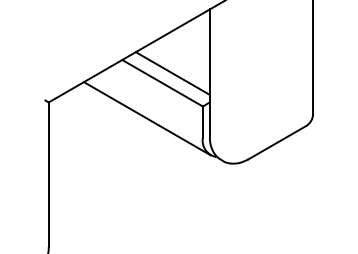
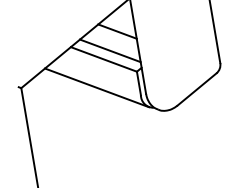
line: (185, 49) -> (116, 31), added

